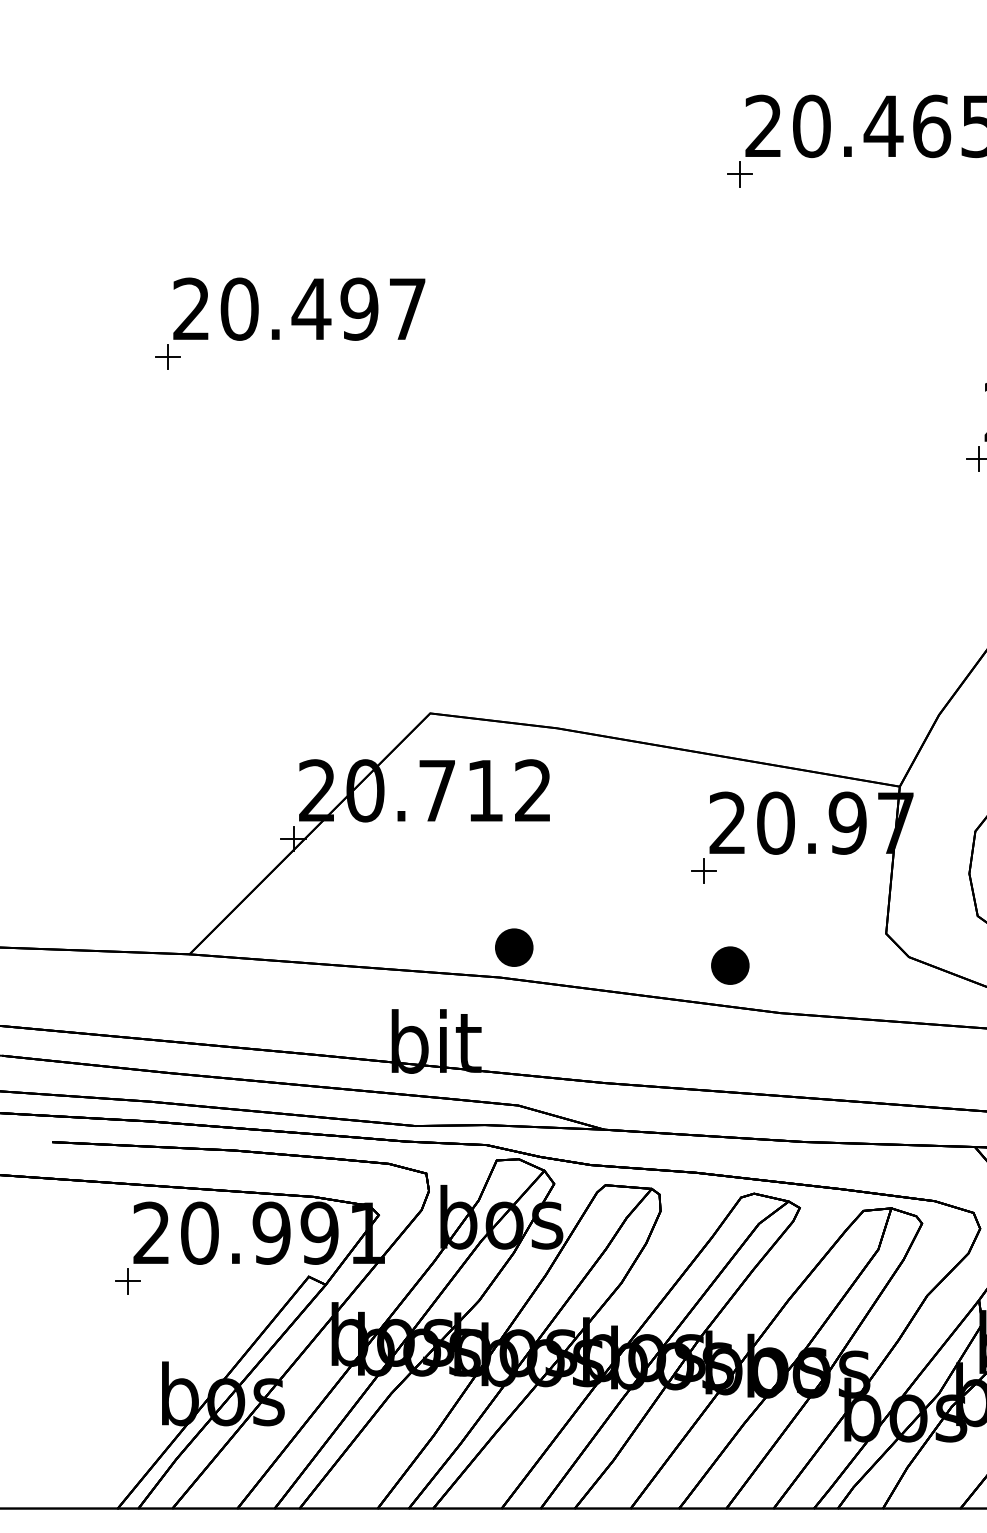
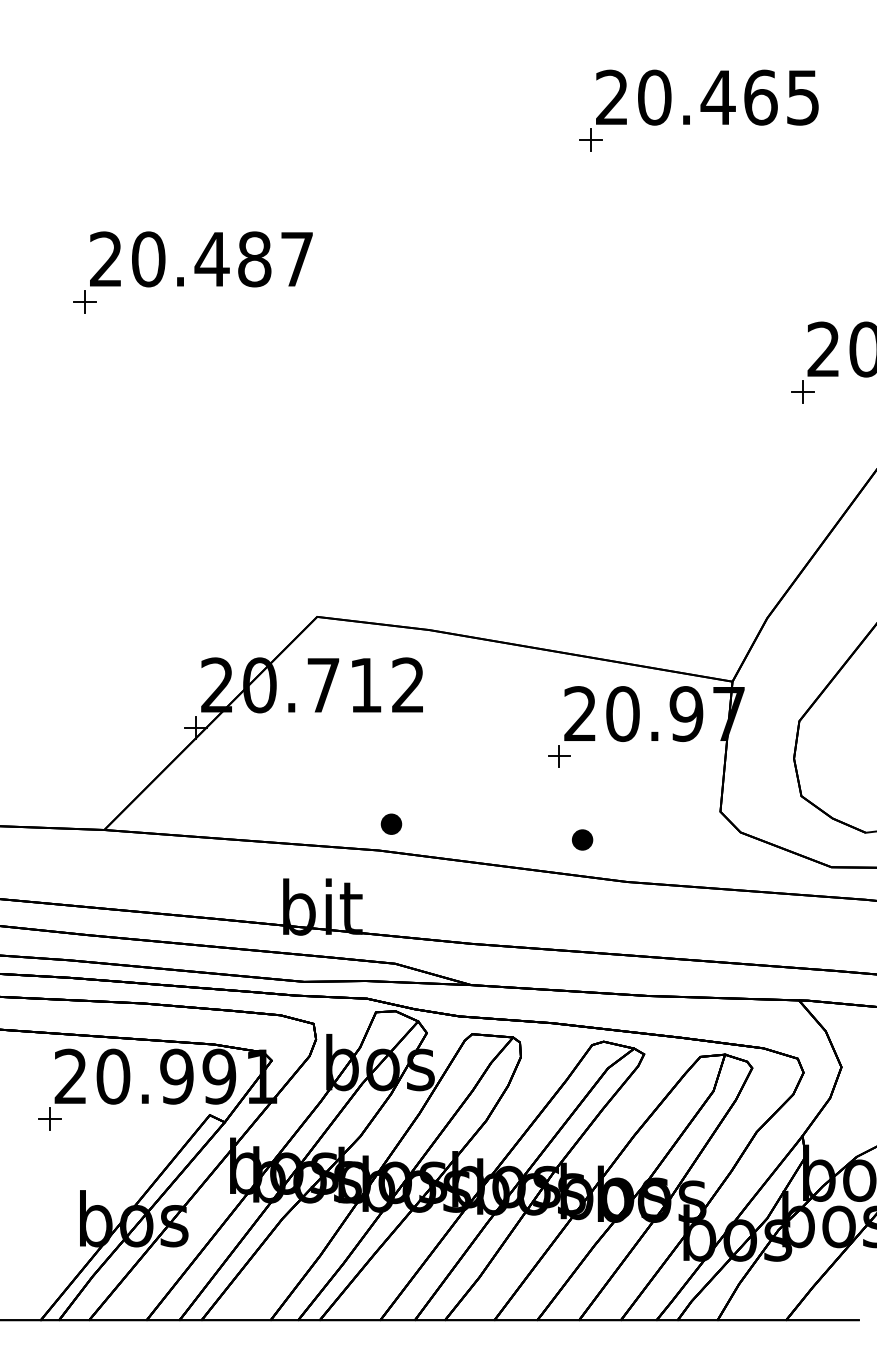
text: (359, 309) -> (254, 259), 20.497 -> 20.487
part: (514, 948) -> (391, 824), size x0.6
part: (730, 965) -> (582, 839), size x0.6

